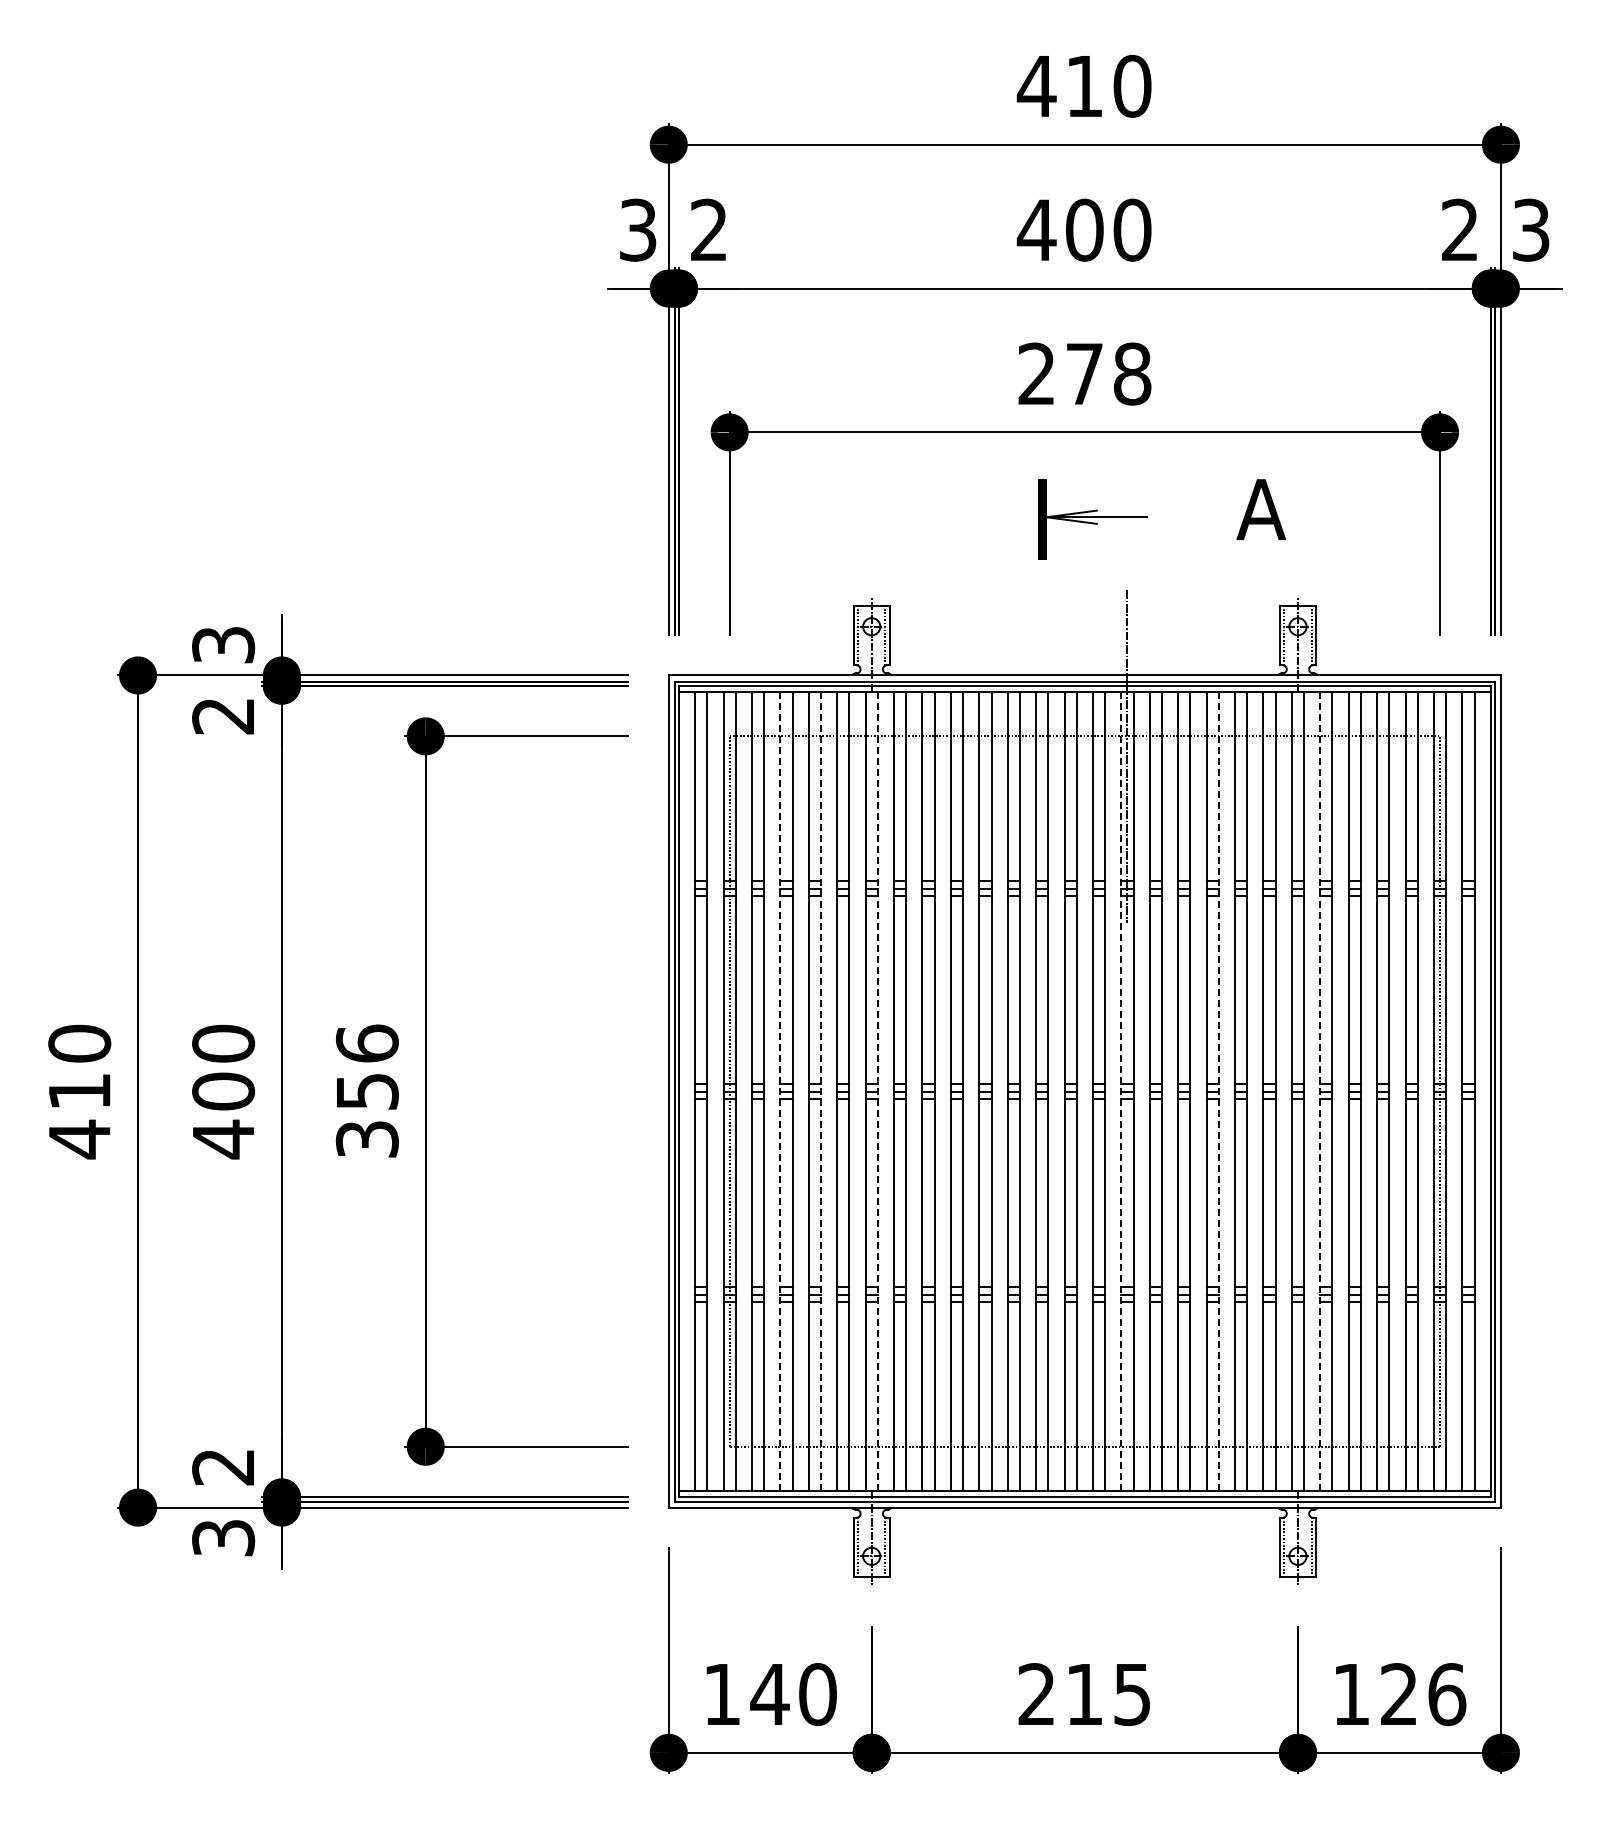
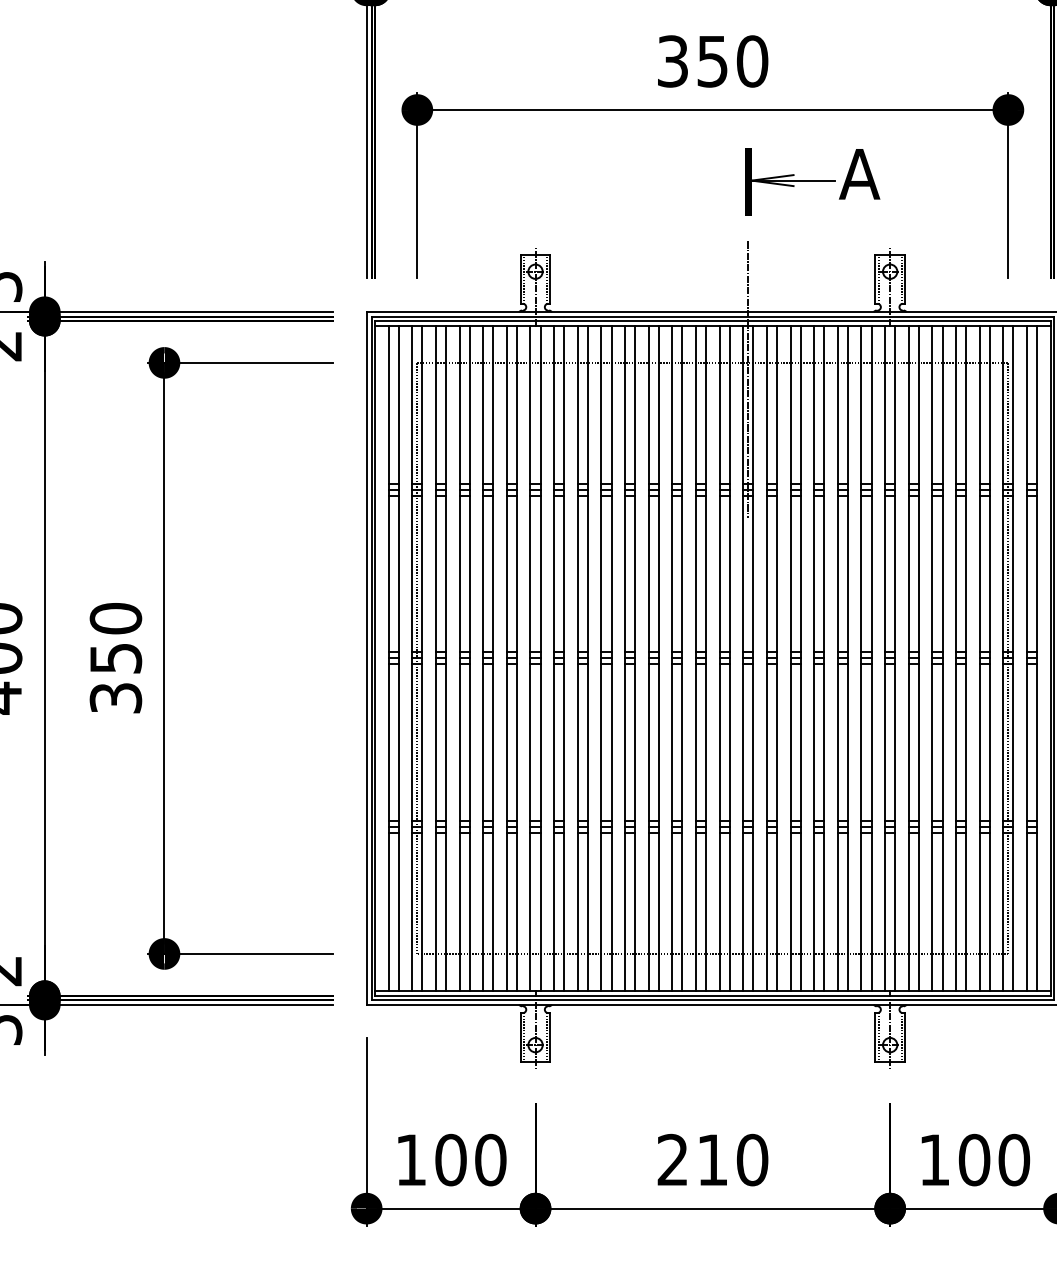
text: (1084, 373) -> (712, 61), 278 -> 350
part: (1092, 519) -> (789, 182), moved
text: (366, 1043) -> (115, 618), 356 -> 350
line: (780, 1091) -> (459, 658), dashed -> solid
line: (821, 1091) -> (493, 658), dashed -> solid
line: (877, 1091) -> (540, 658), dashed -> solid
line: (1121, 1091) -> (743, 658), dashed -> solid
line: (1218, 1091) -> (824, 658), dashed -> solid
line: (1320, 1091) -> (908, 658), dashed -> solid
text: (769, 1694) -> (450, 1160), 140 -> 100
text: (1132, 1694) -> (752, 1160), 215 -> 210
text: (1423, 1694) -> (994, 1160), 126 -> 100

